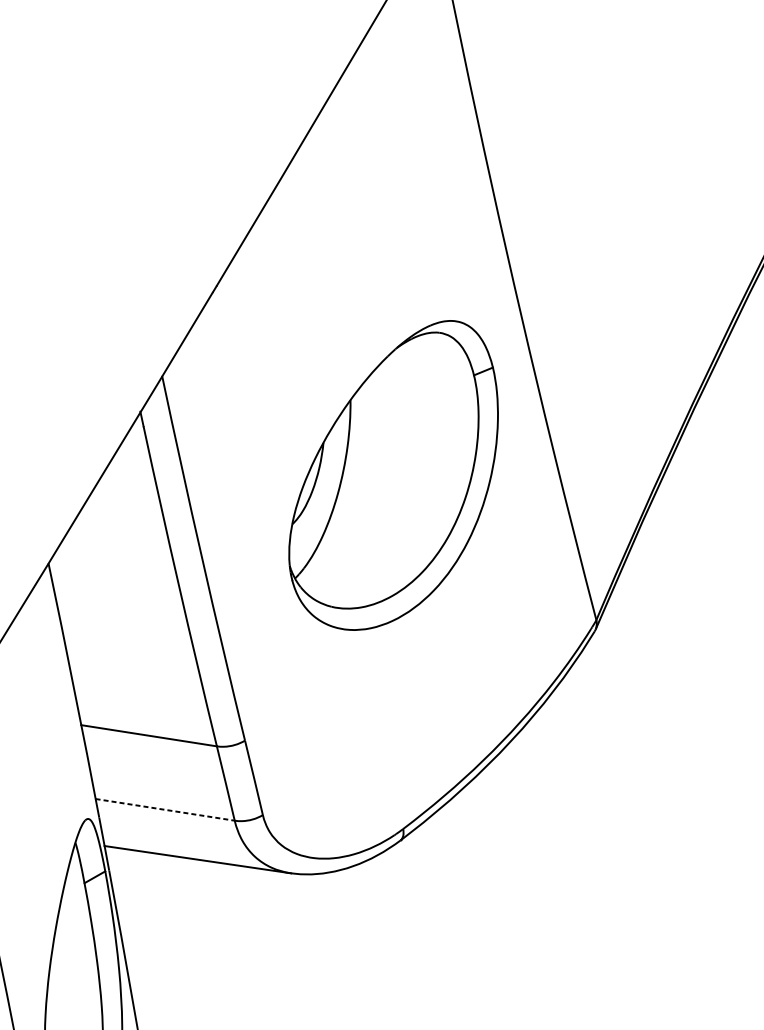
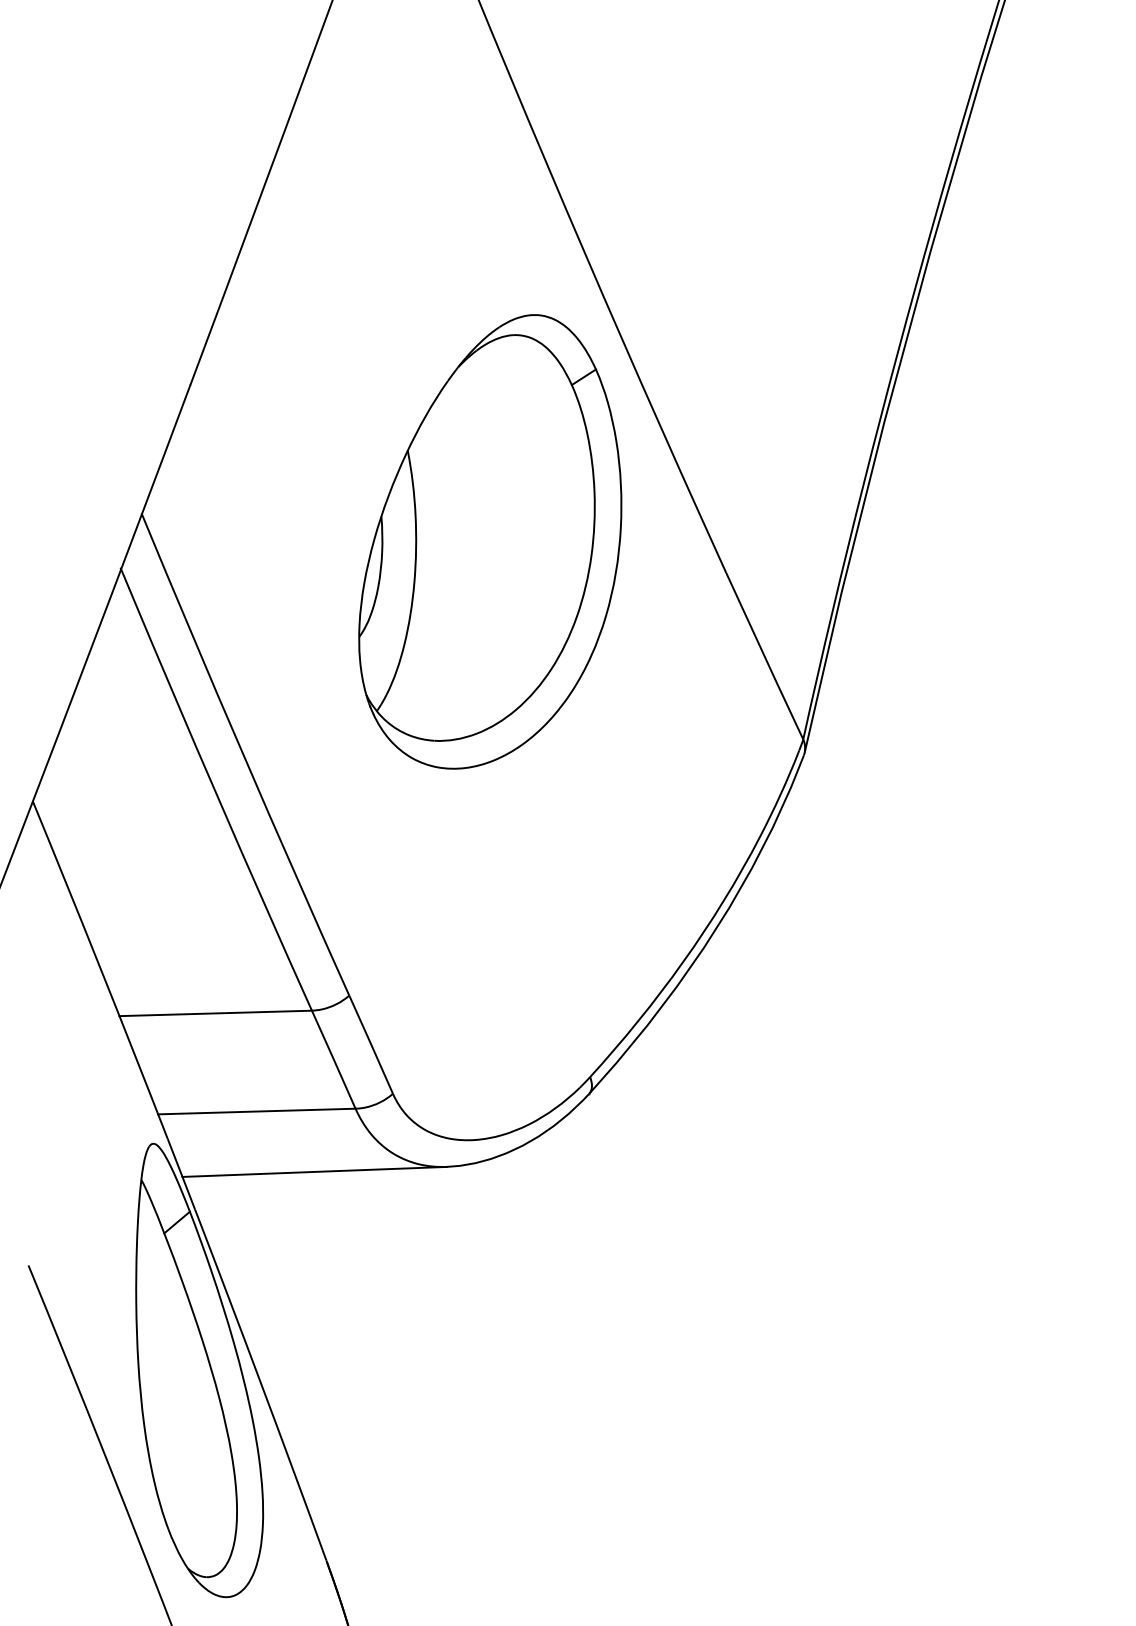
part: (396, 474) -> (490, 541), moved
line: (164, 809) -> (256, 1111), dashed -> solid

